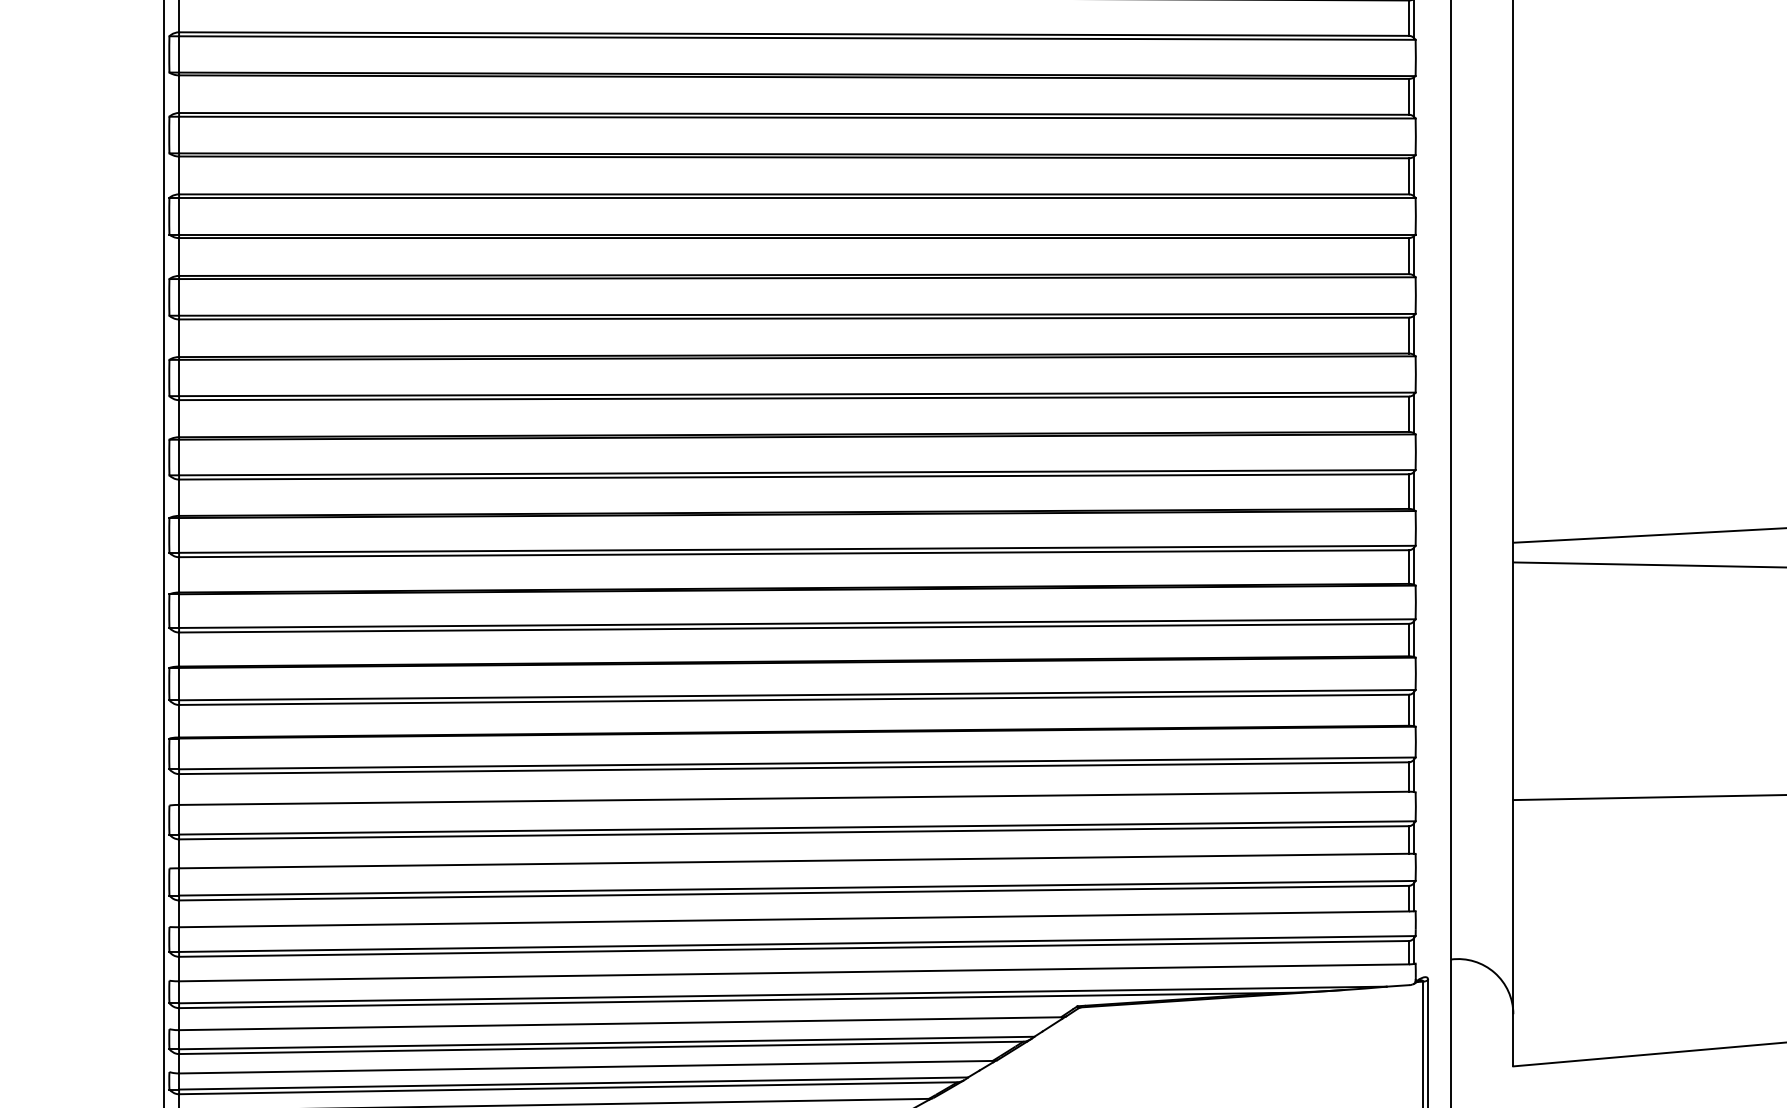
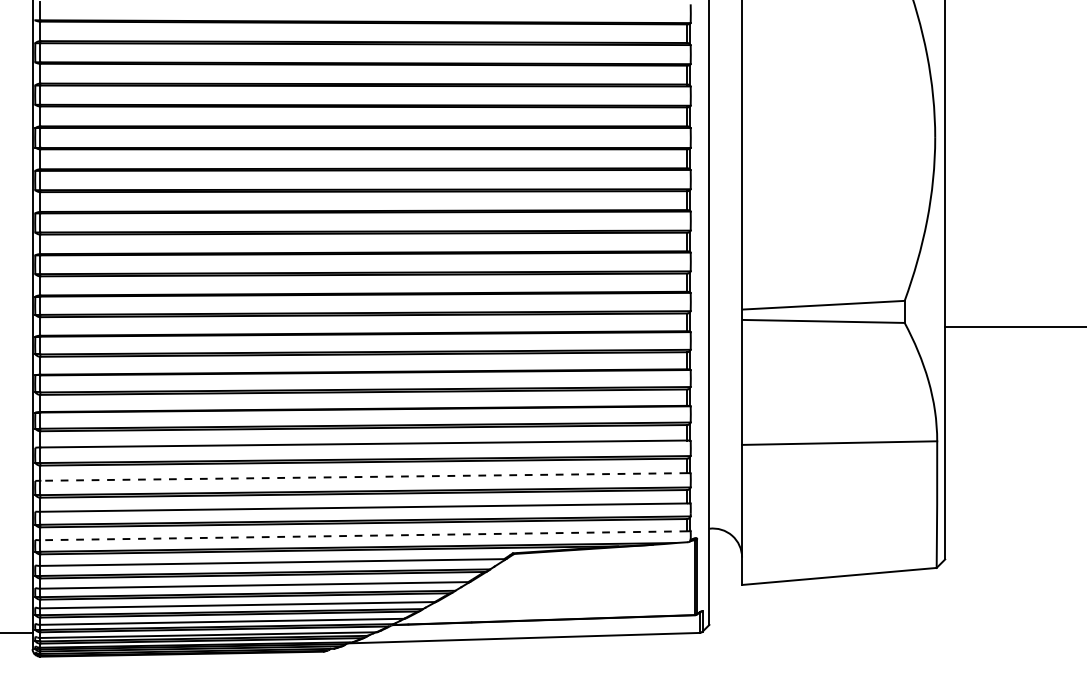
line: (793, 860) -> (363, 476), solid -> dashed
line: (793, 972) -> (363, 535), solid -> dashed

